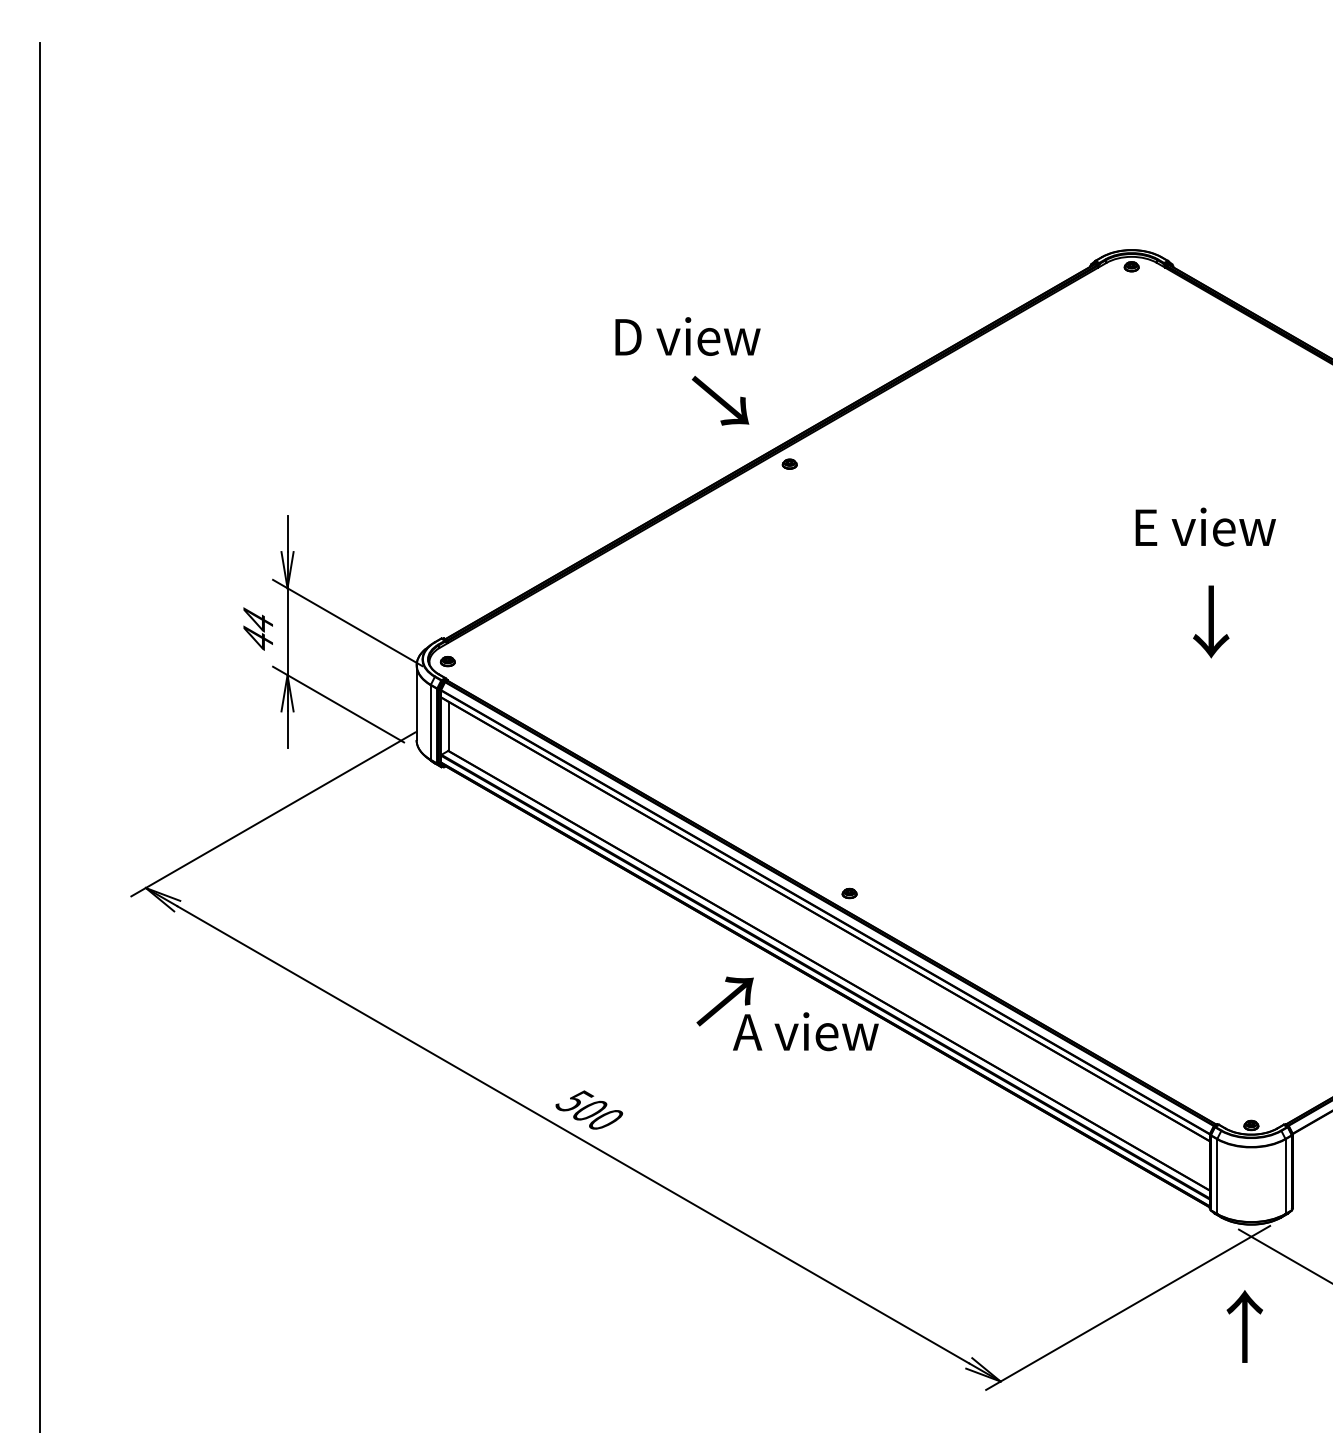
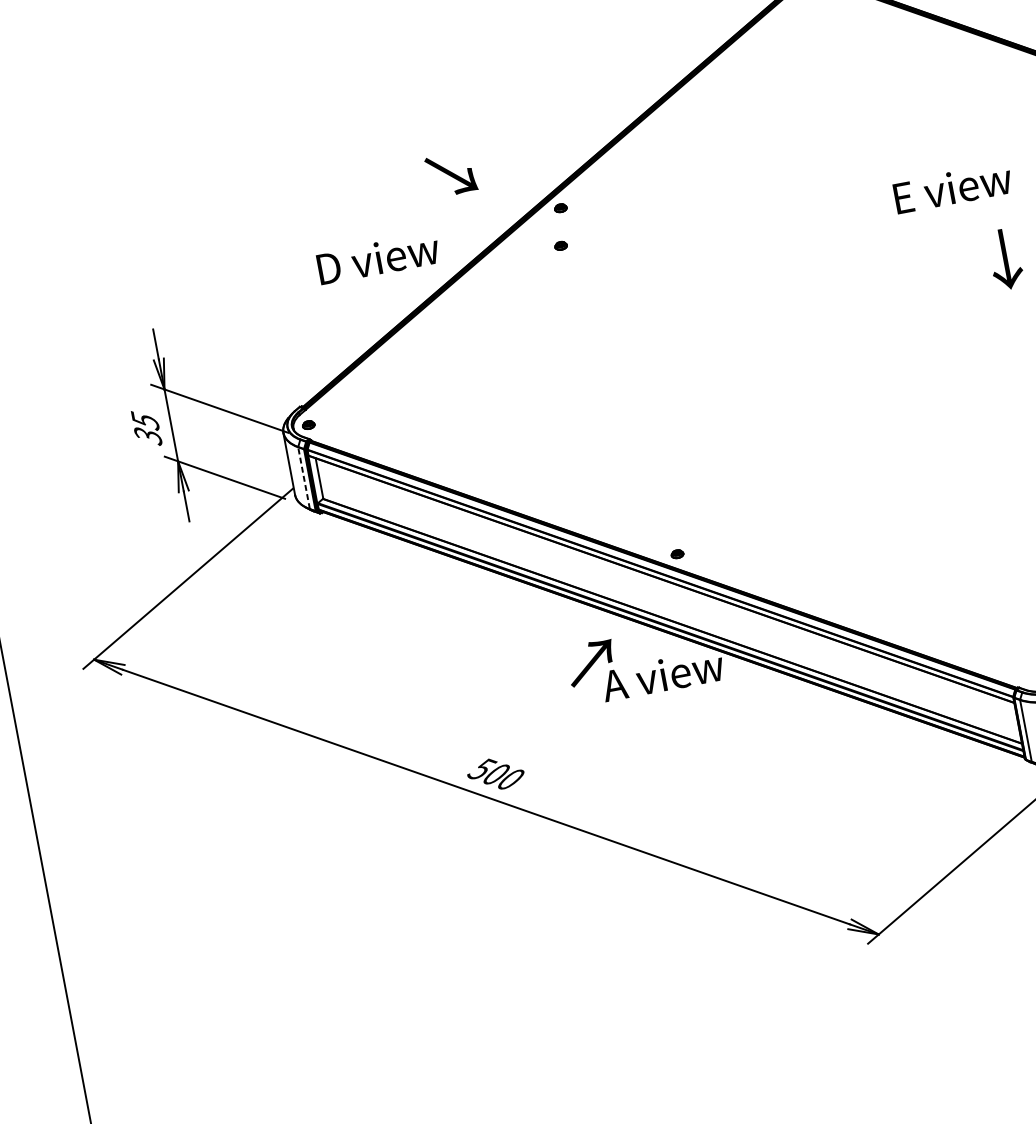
text: (687, 336) -> (378, 258), moved
text: (720, 400) -> (451, 174), moved
part: (781, 507) -> (560, 245), added
text: (1205, 526) -> (952, 187), moved
text: (1211, 621) -> (1005, 259), moved
text: (258, 629) -> (146, 428), 44 -> 35
line: (430, 722) -> (303, 478), solid -> dashed

